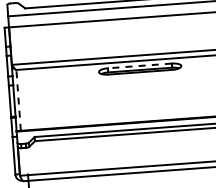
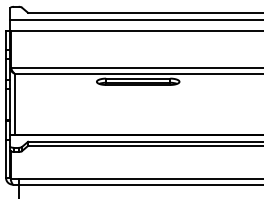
line: (139, 65) -> (137, 78), dashed -> solid
line: (18, 99) -> (14, 103), dashed -> solid

